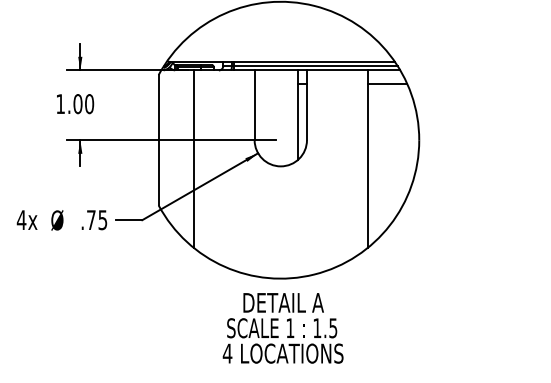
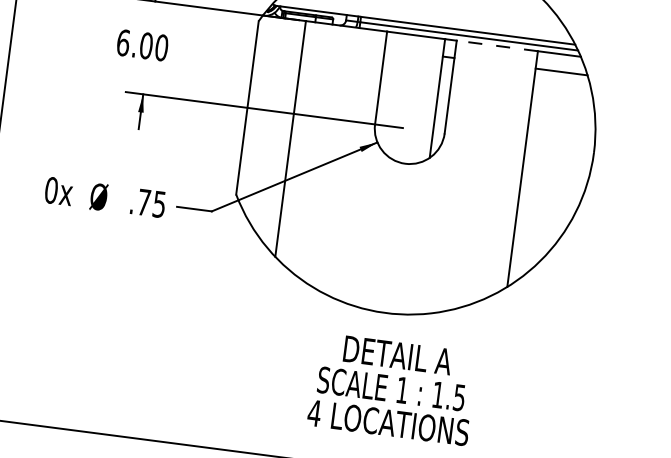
line: (337, 70) -> (497, 46), solid -> dashed
text: (60, 104) -> (123, 43), 1.00 -> 6.00
text: (21, 220) -> (51, 190), 4x -> 0x
text: (282, 328) -> (391, 389), moved

